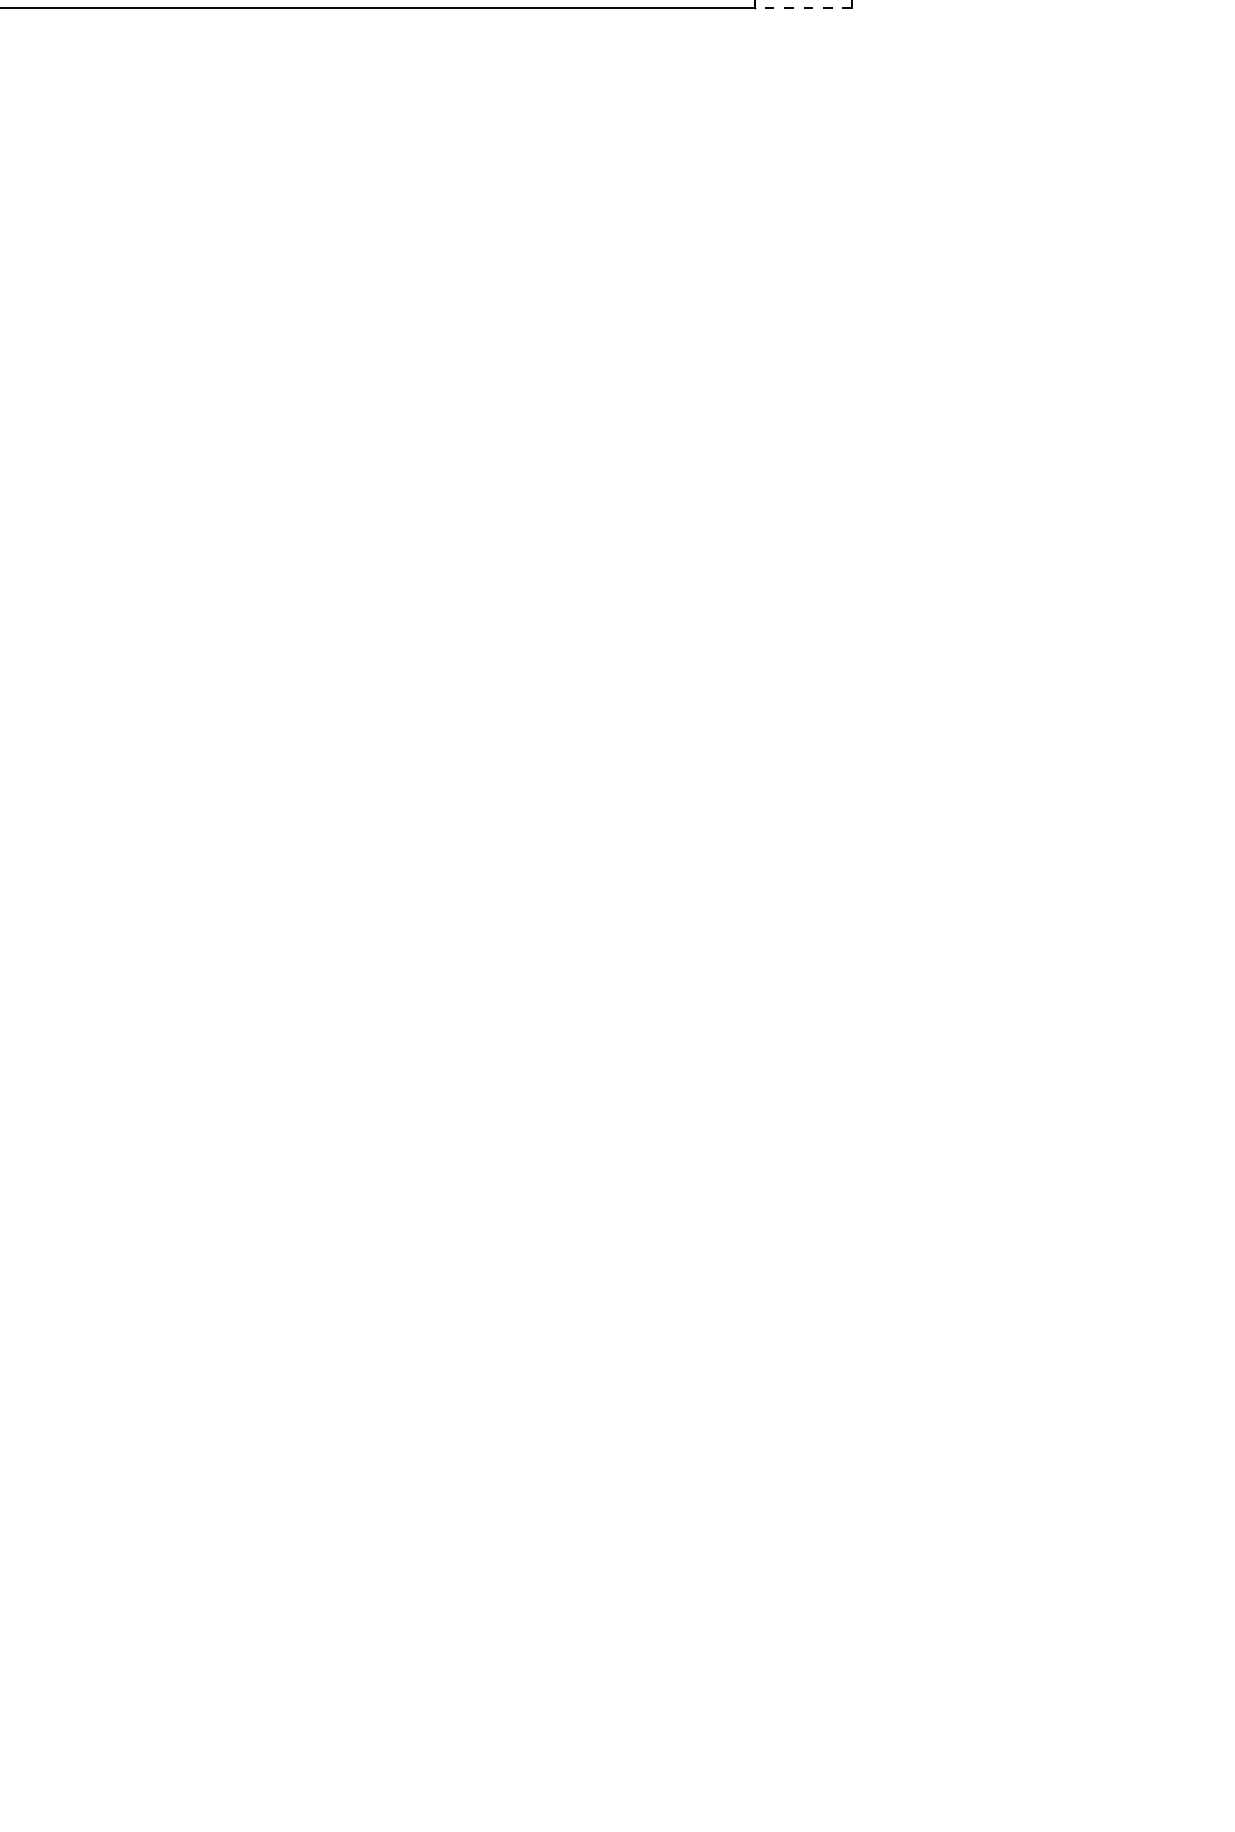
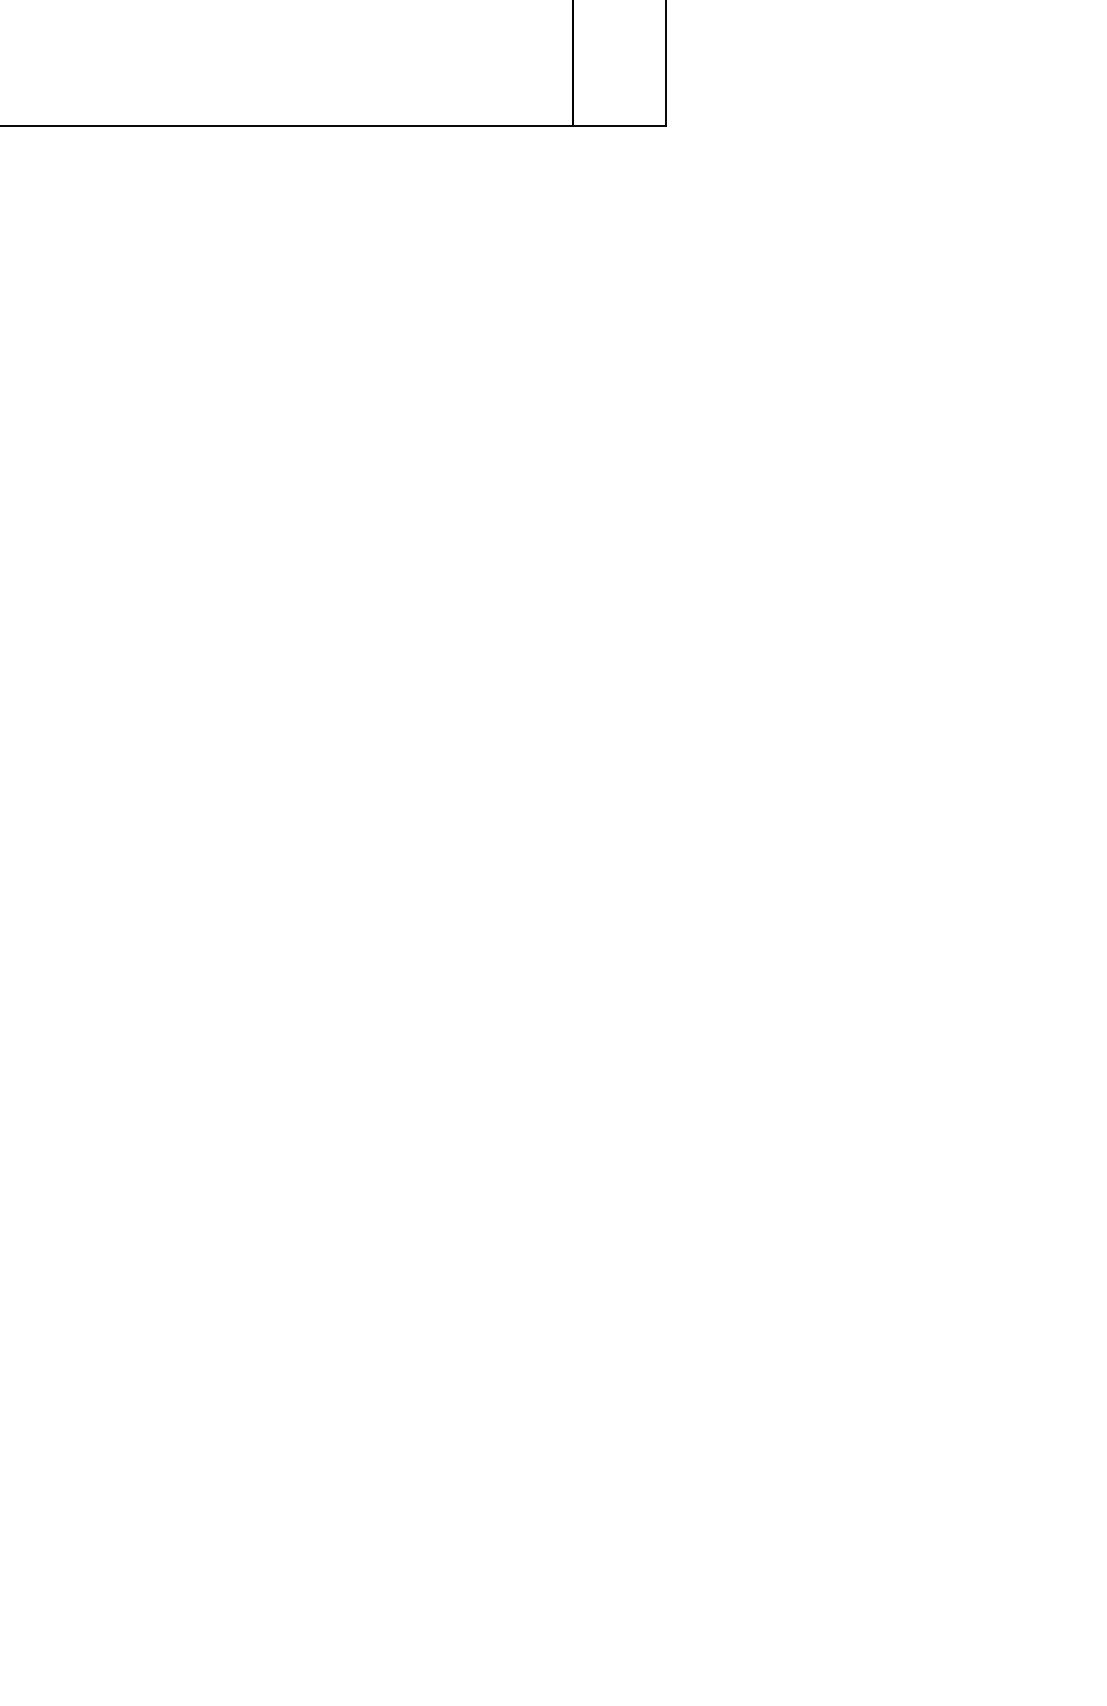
line: (803, 7) -> (619, 125), dashed -> solid

